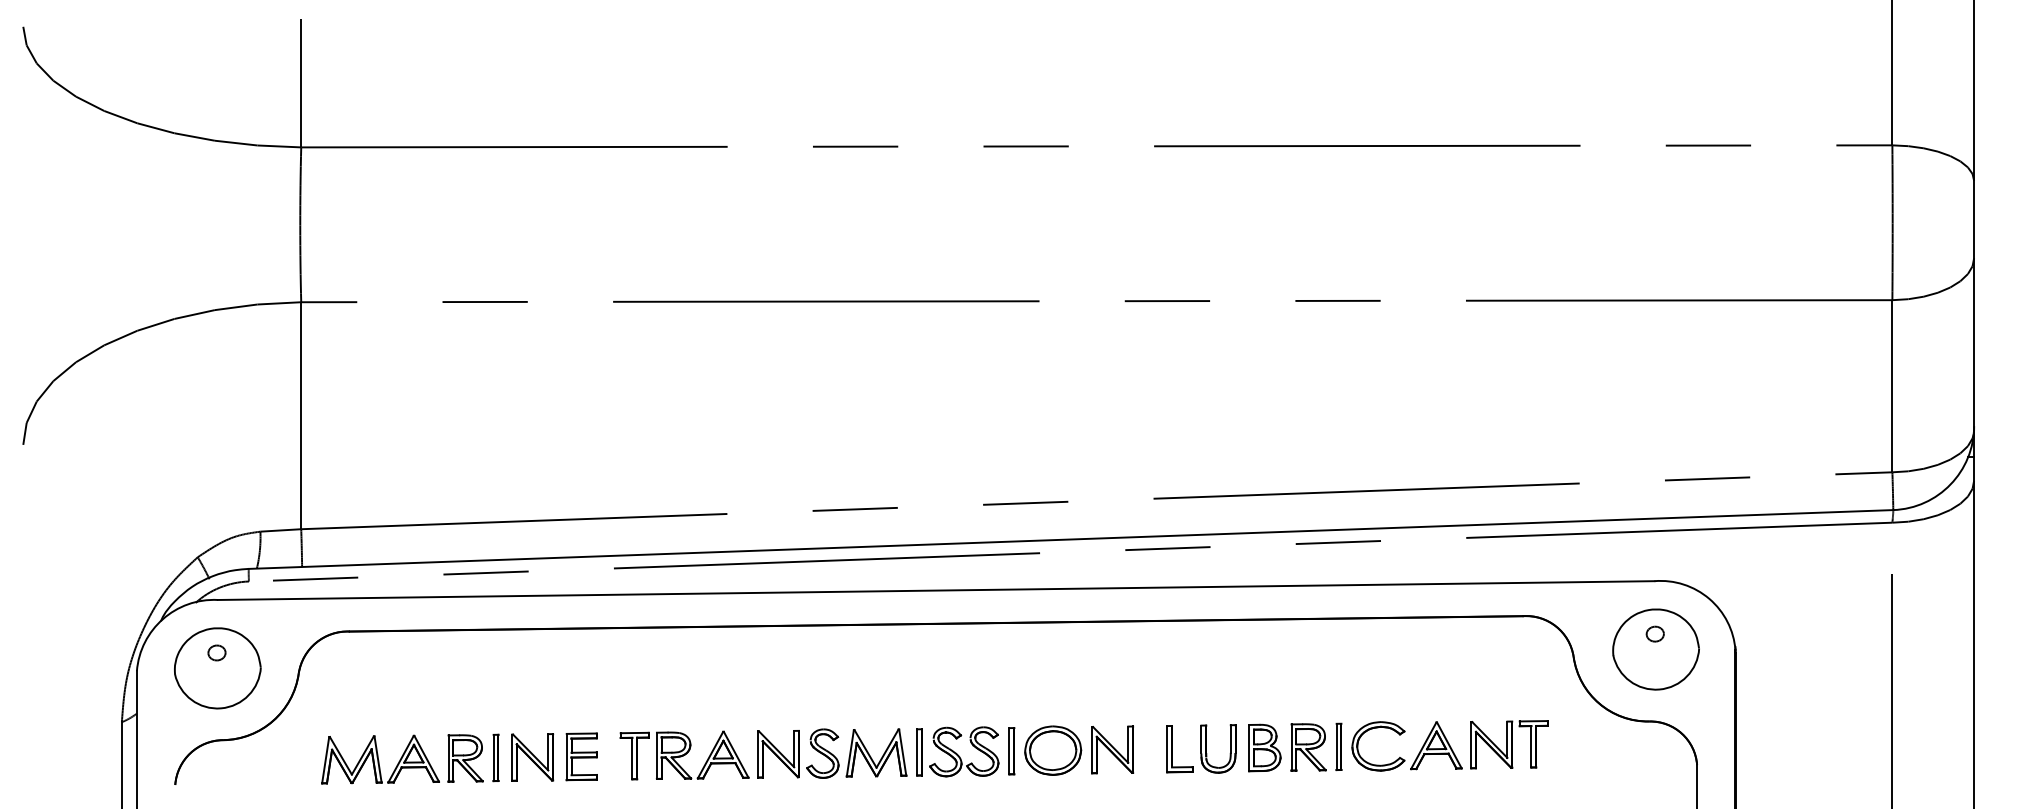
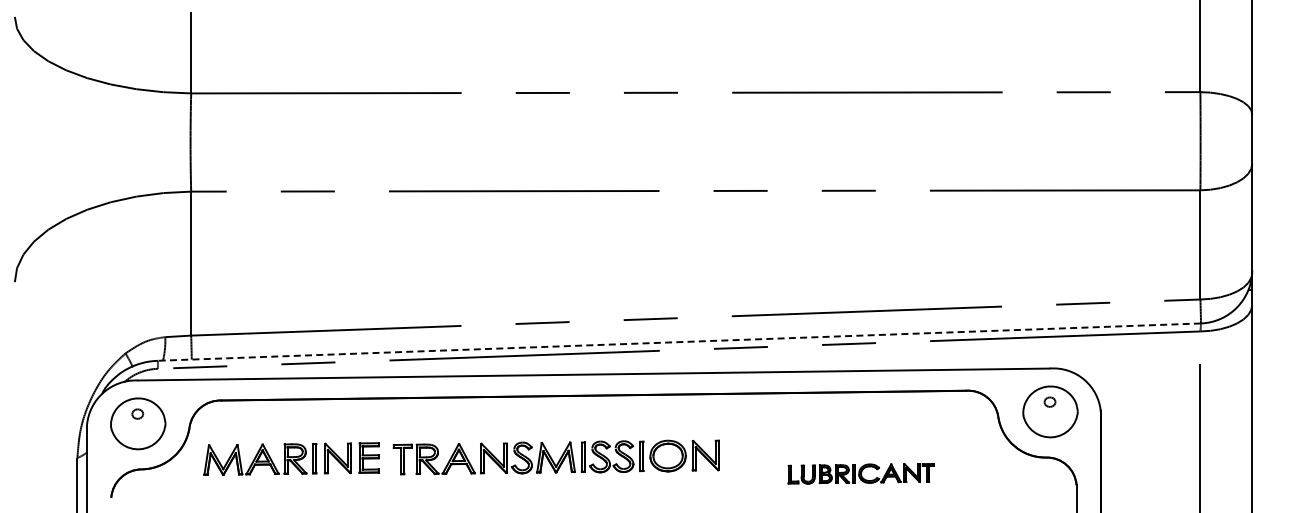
line: (1071, 540) -> (679, 342), solid -> dashed
part: (1356, 746) -> (860, 473), size x0.6
part: (875, 752) -> (555, 457), moved
part: (459, 757) -> (291, 458), moved

